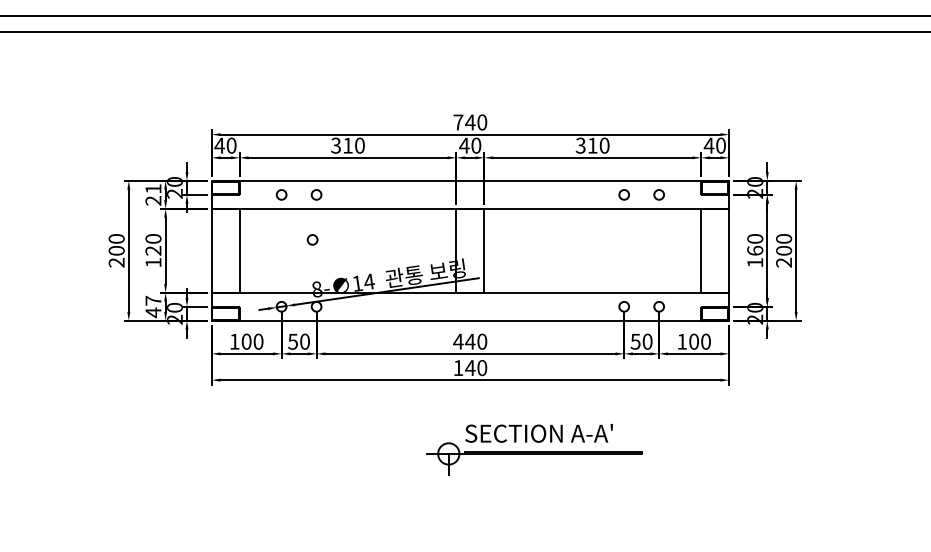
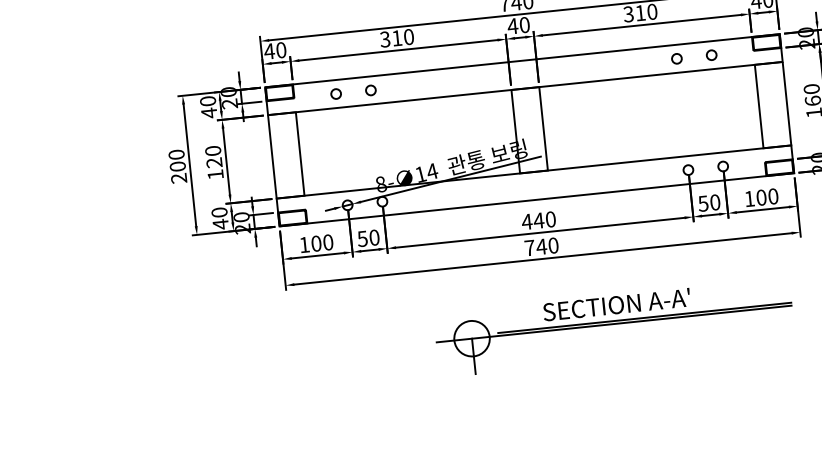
text: (153, 195) -> (208, 107), 21 -> 40
circle: (312, 239) -> (371, 135), removed
text: (153, 300) -> (219, 212), 47 -> 40
text: (458, 367) -> (529, 247), 140 -> 740
part: (534, 456) -> (614, 328), size x1.67

